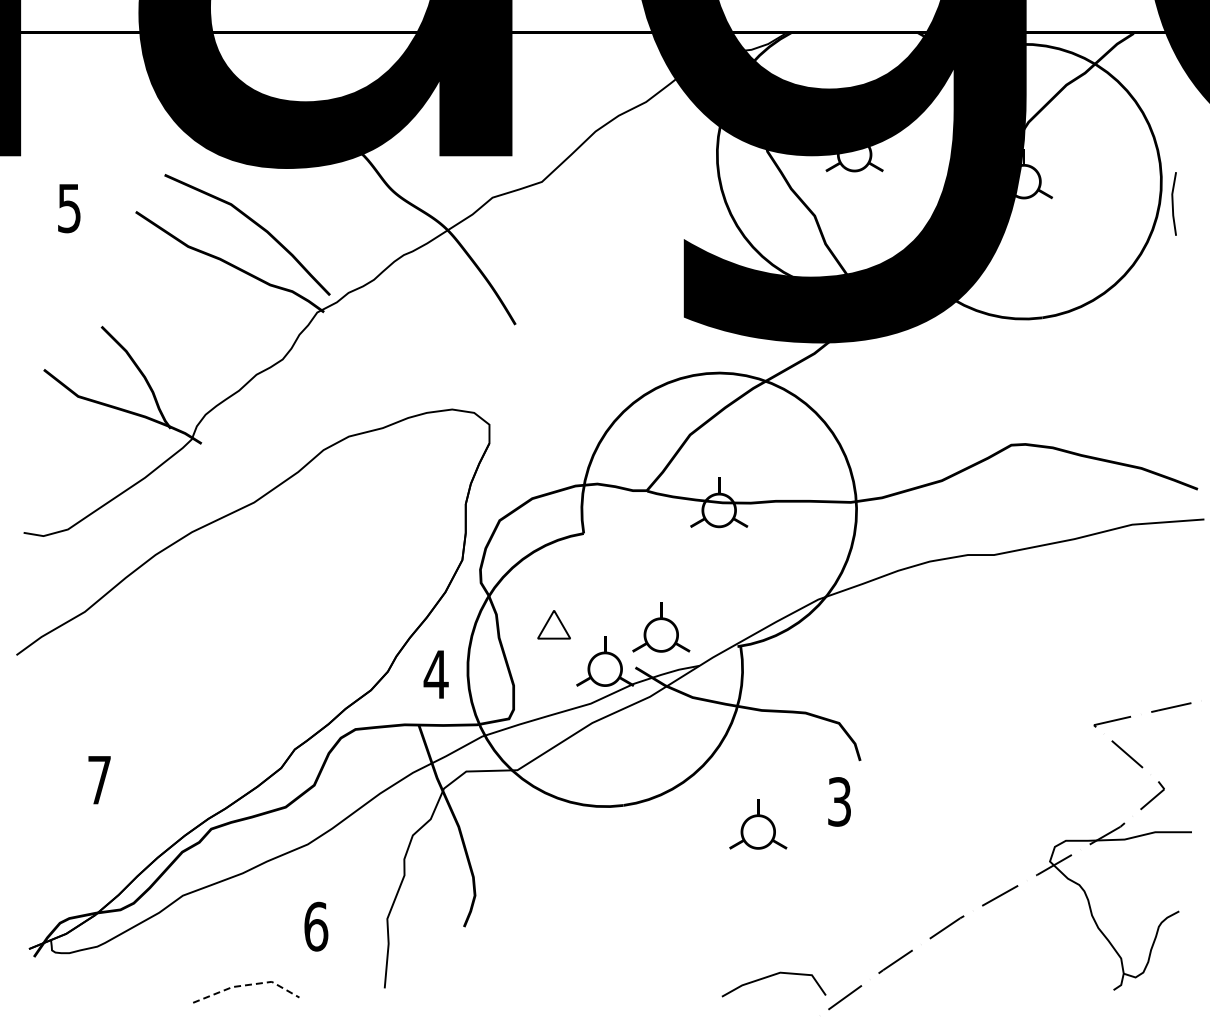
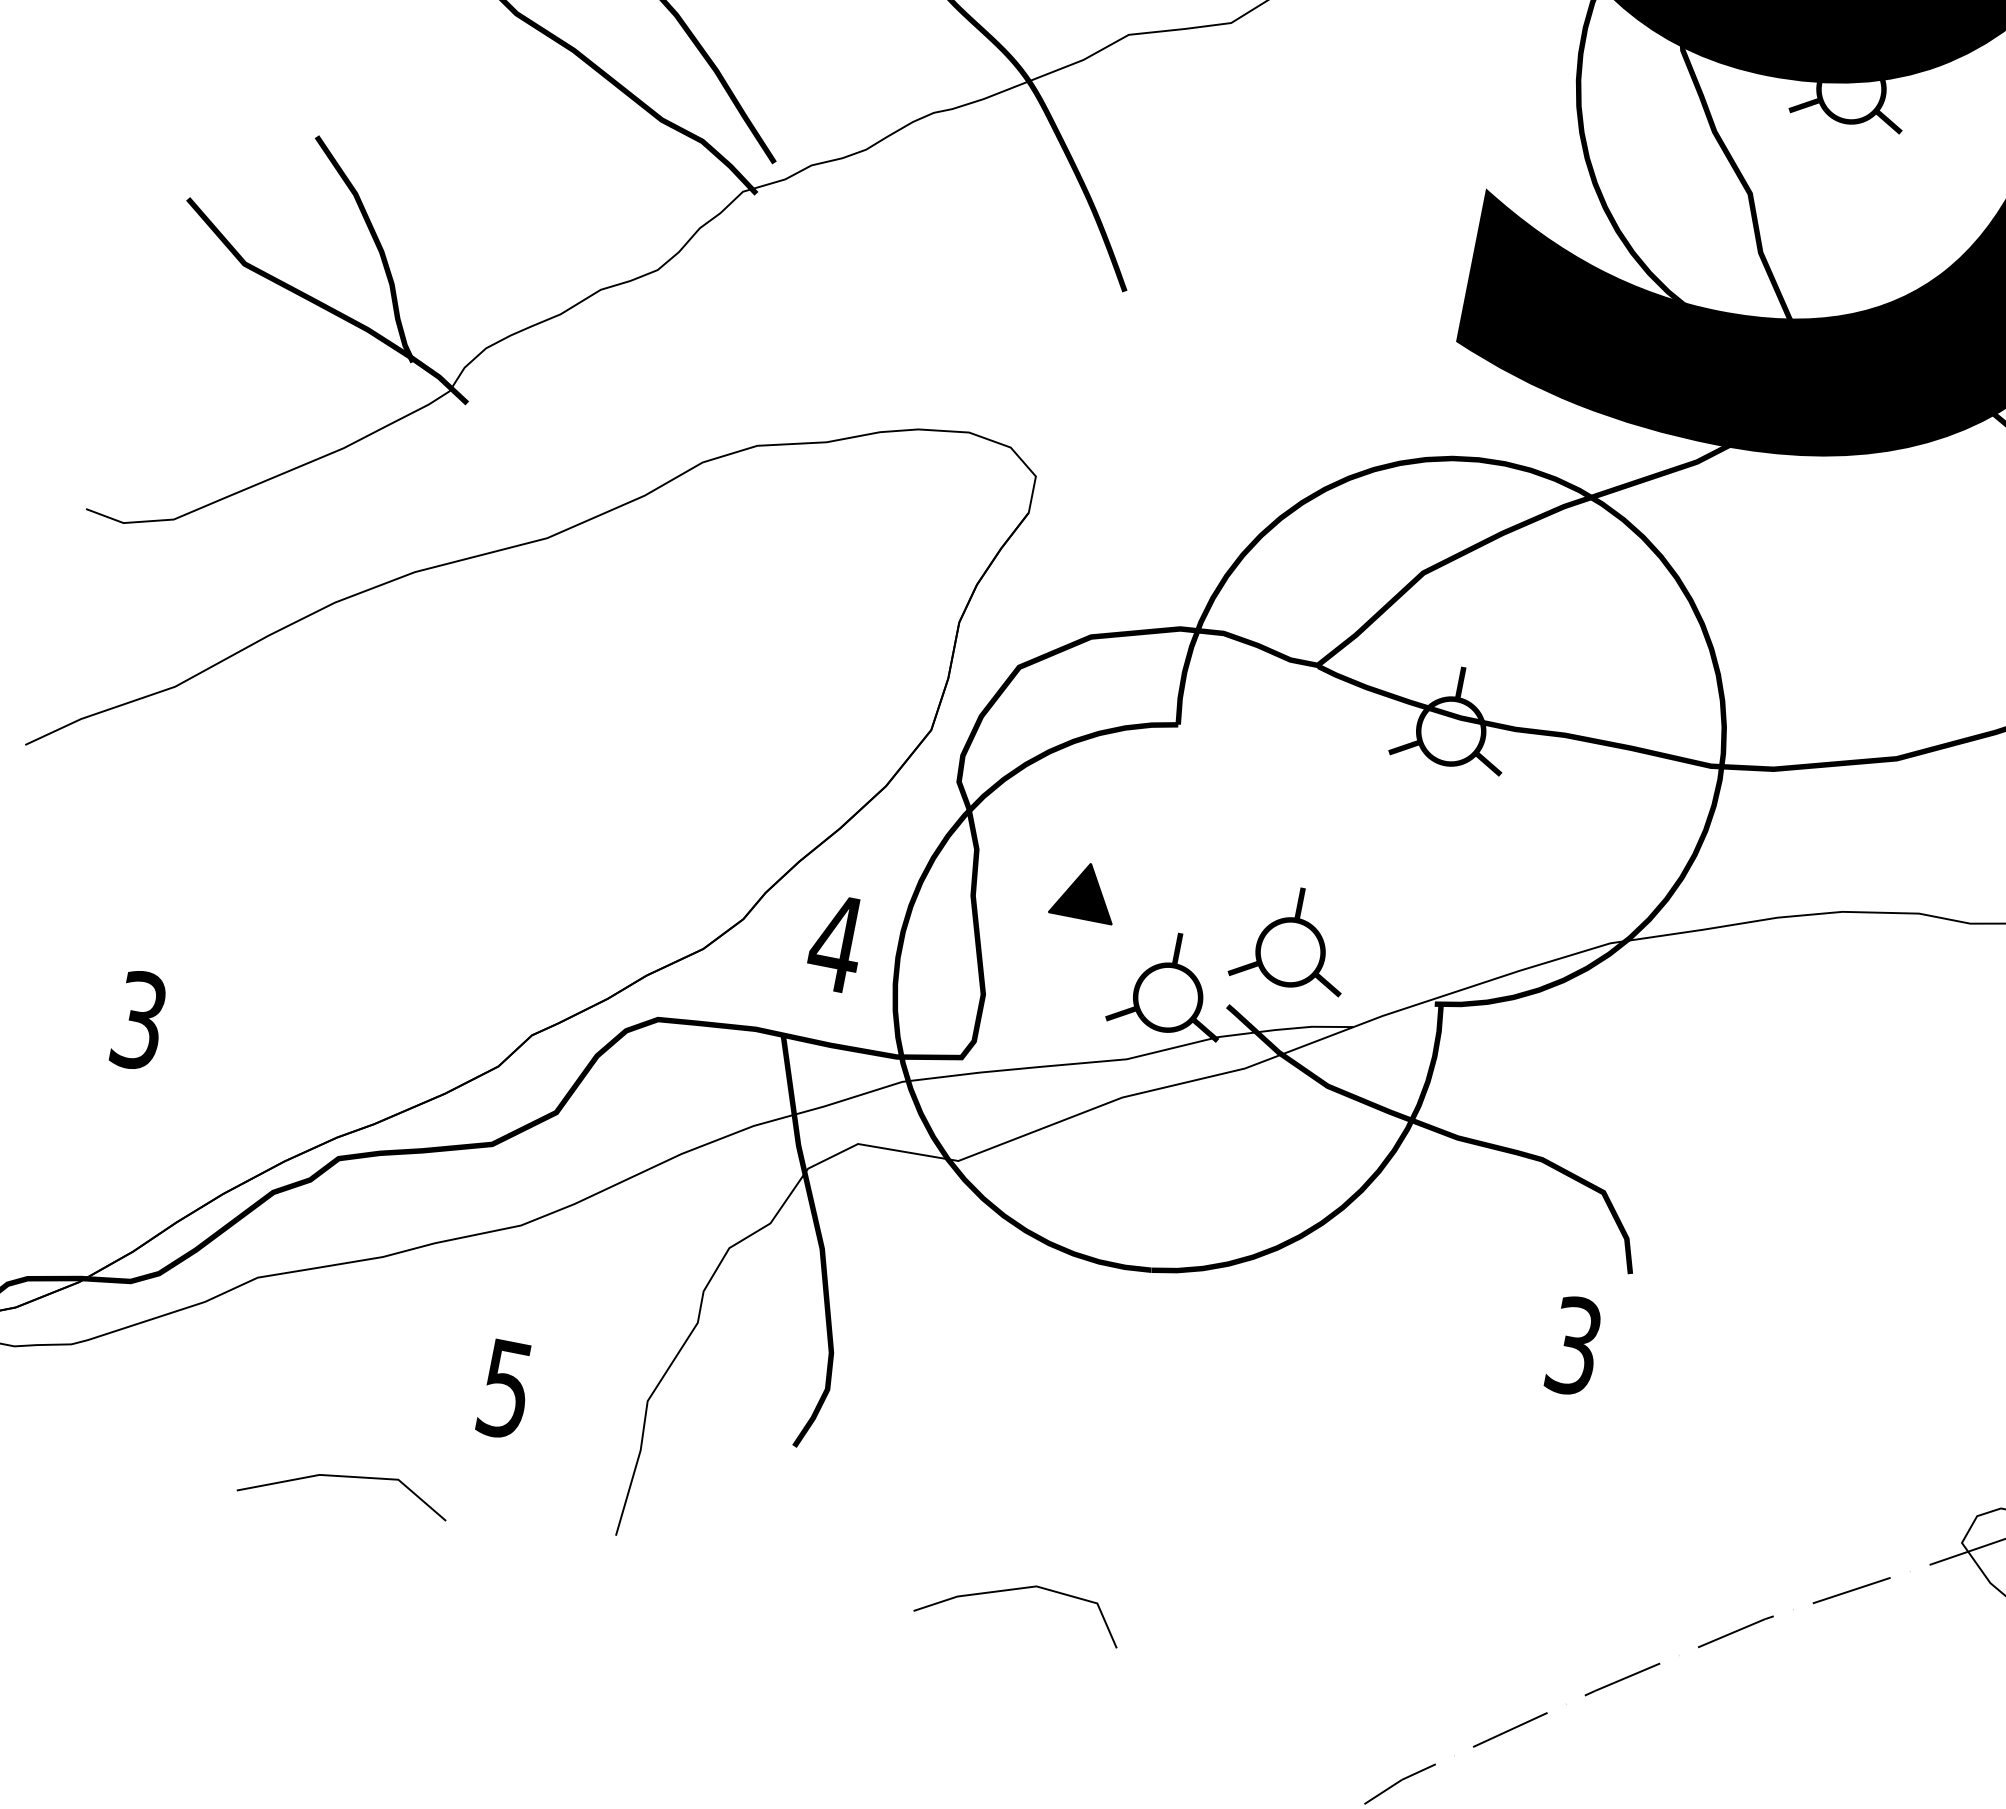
fill: (553, 624) -> (1084, 890), added
text: (99, 780) -> (139, 1021), 7 -> 3
part: (758, 824) -> (1407, 1359), removed
text: (316, 926) -> (506, 1388), 6 -> 5
line: (772, 976) -> (1019, 1590), moved
line: (247, 985) -> (349, 1477), dashed -> solid

